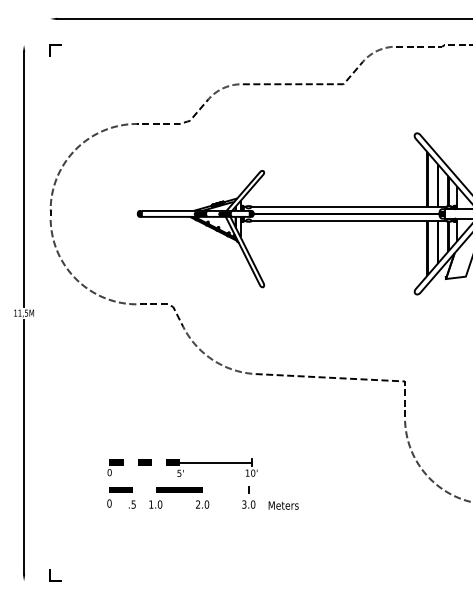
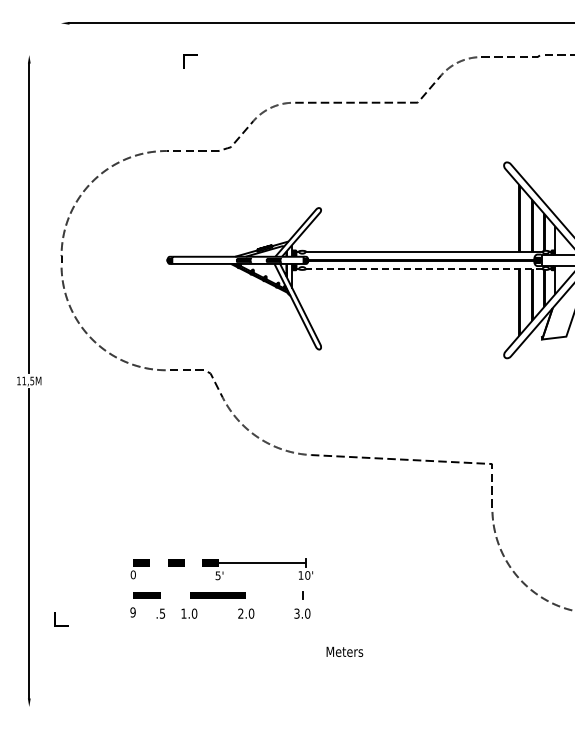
line: (55, 45) -> (190, 55), moved
line: (348, 220) -> (423, 268), solid -> dashed
text: (108, 503) -> (132, 612), 0 -> 9
text: (283, 505) -> (344, 651), moved
line: (50, 575) -> (55, 619), moved

